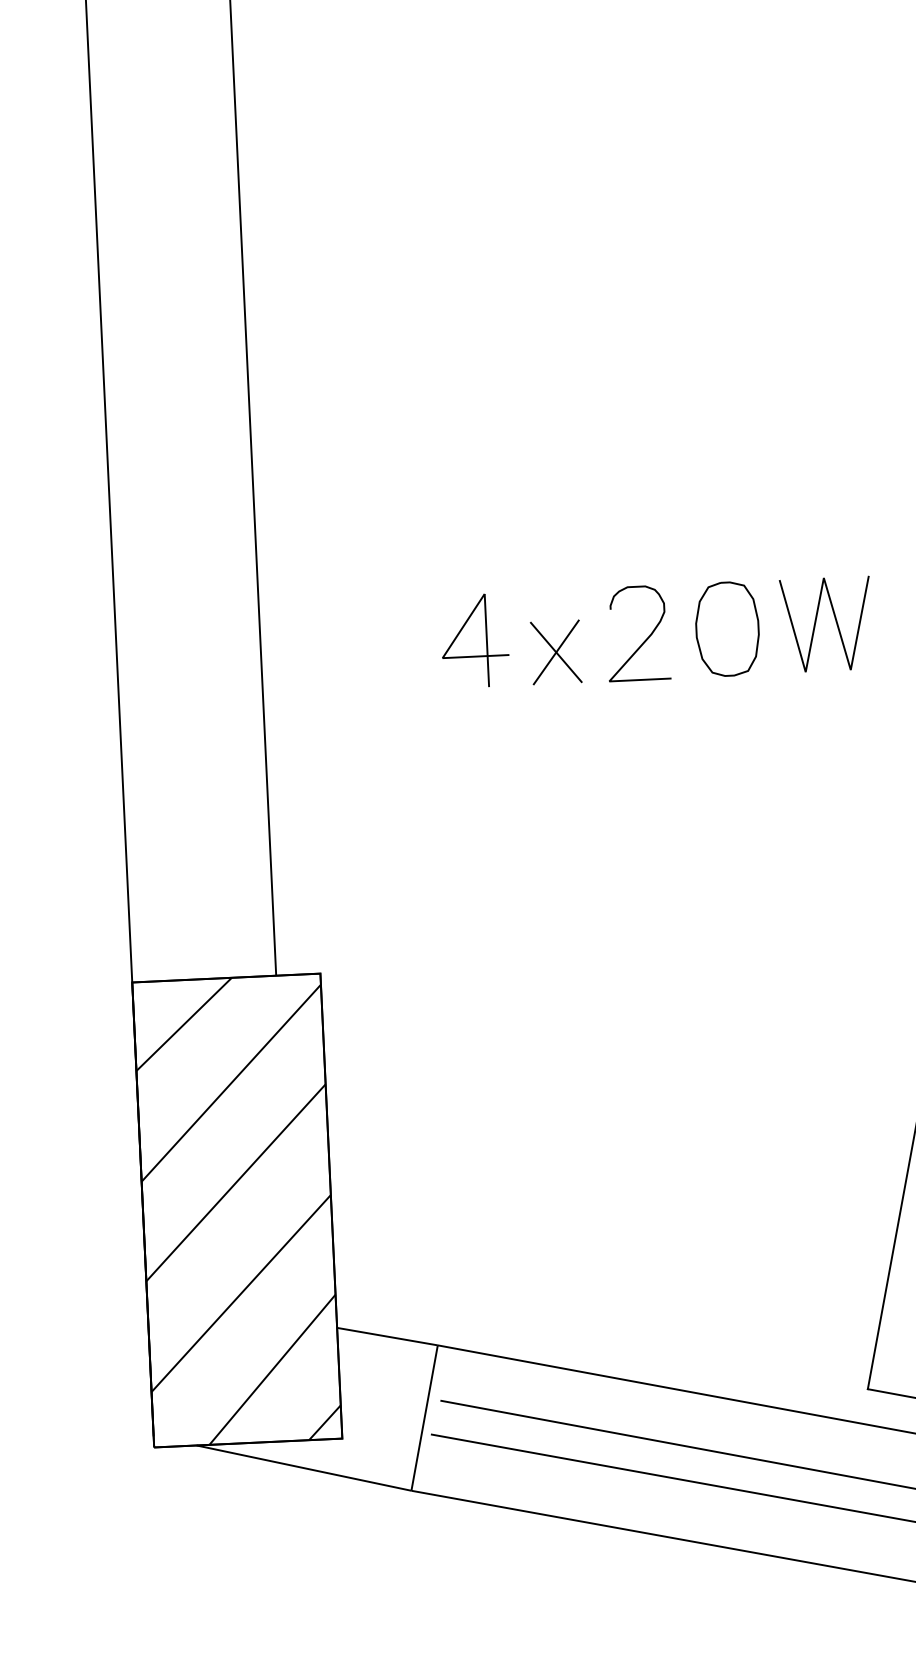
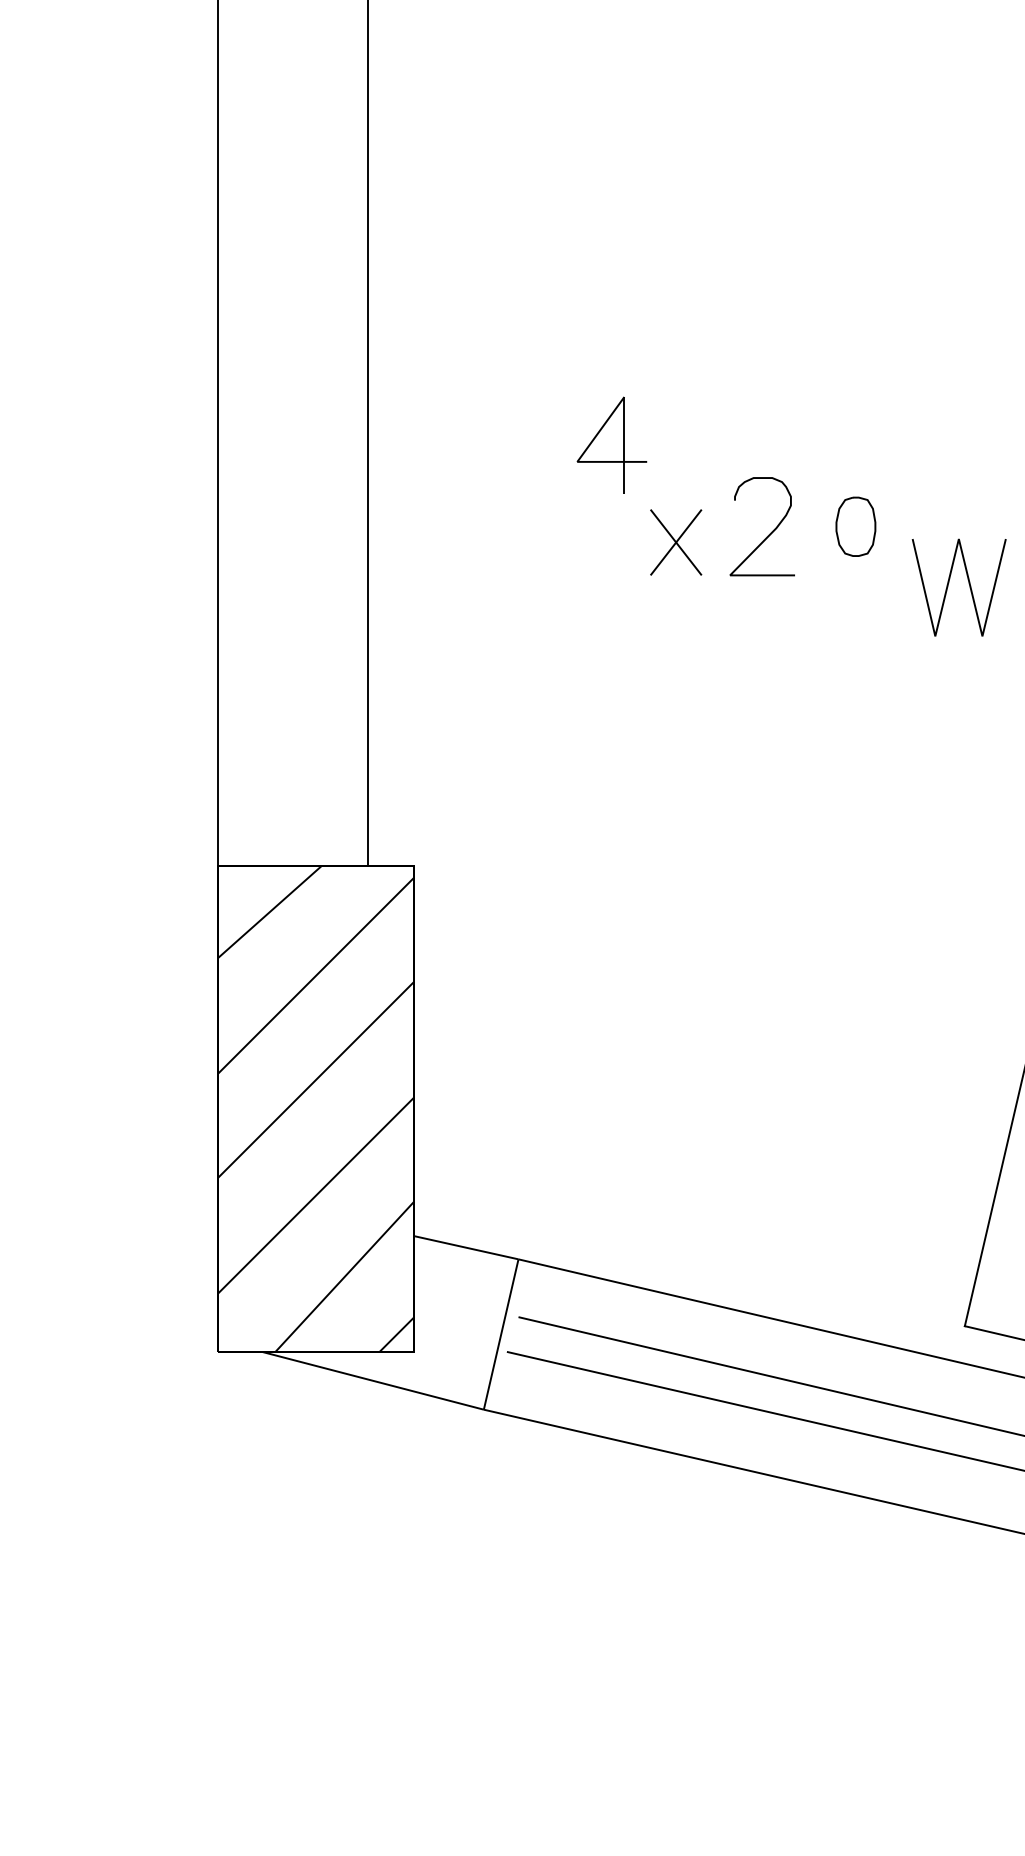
line: (816, 624) -> (948, 587), moved
part: (727, 629) -> (855, 526), size x0.6
part: (474, 639) -> (611, 444), moved

